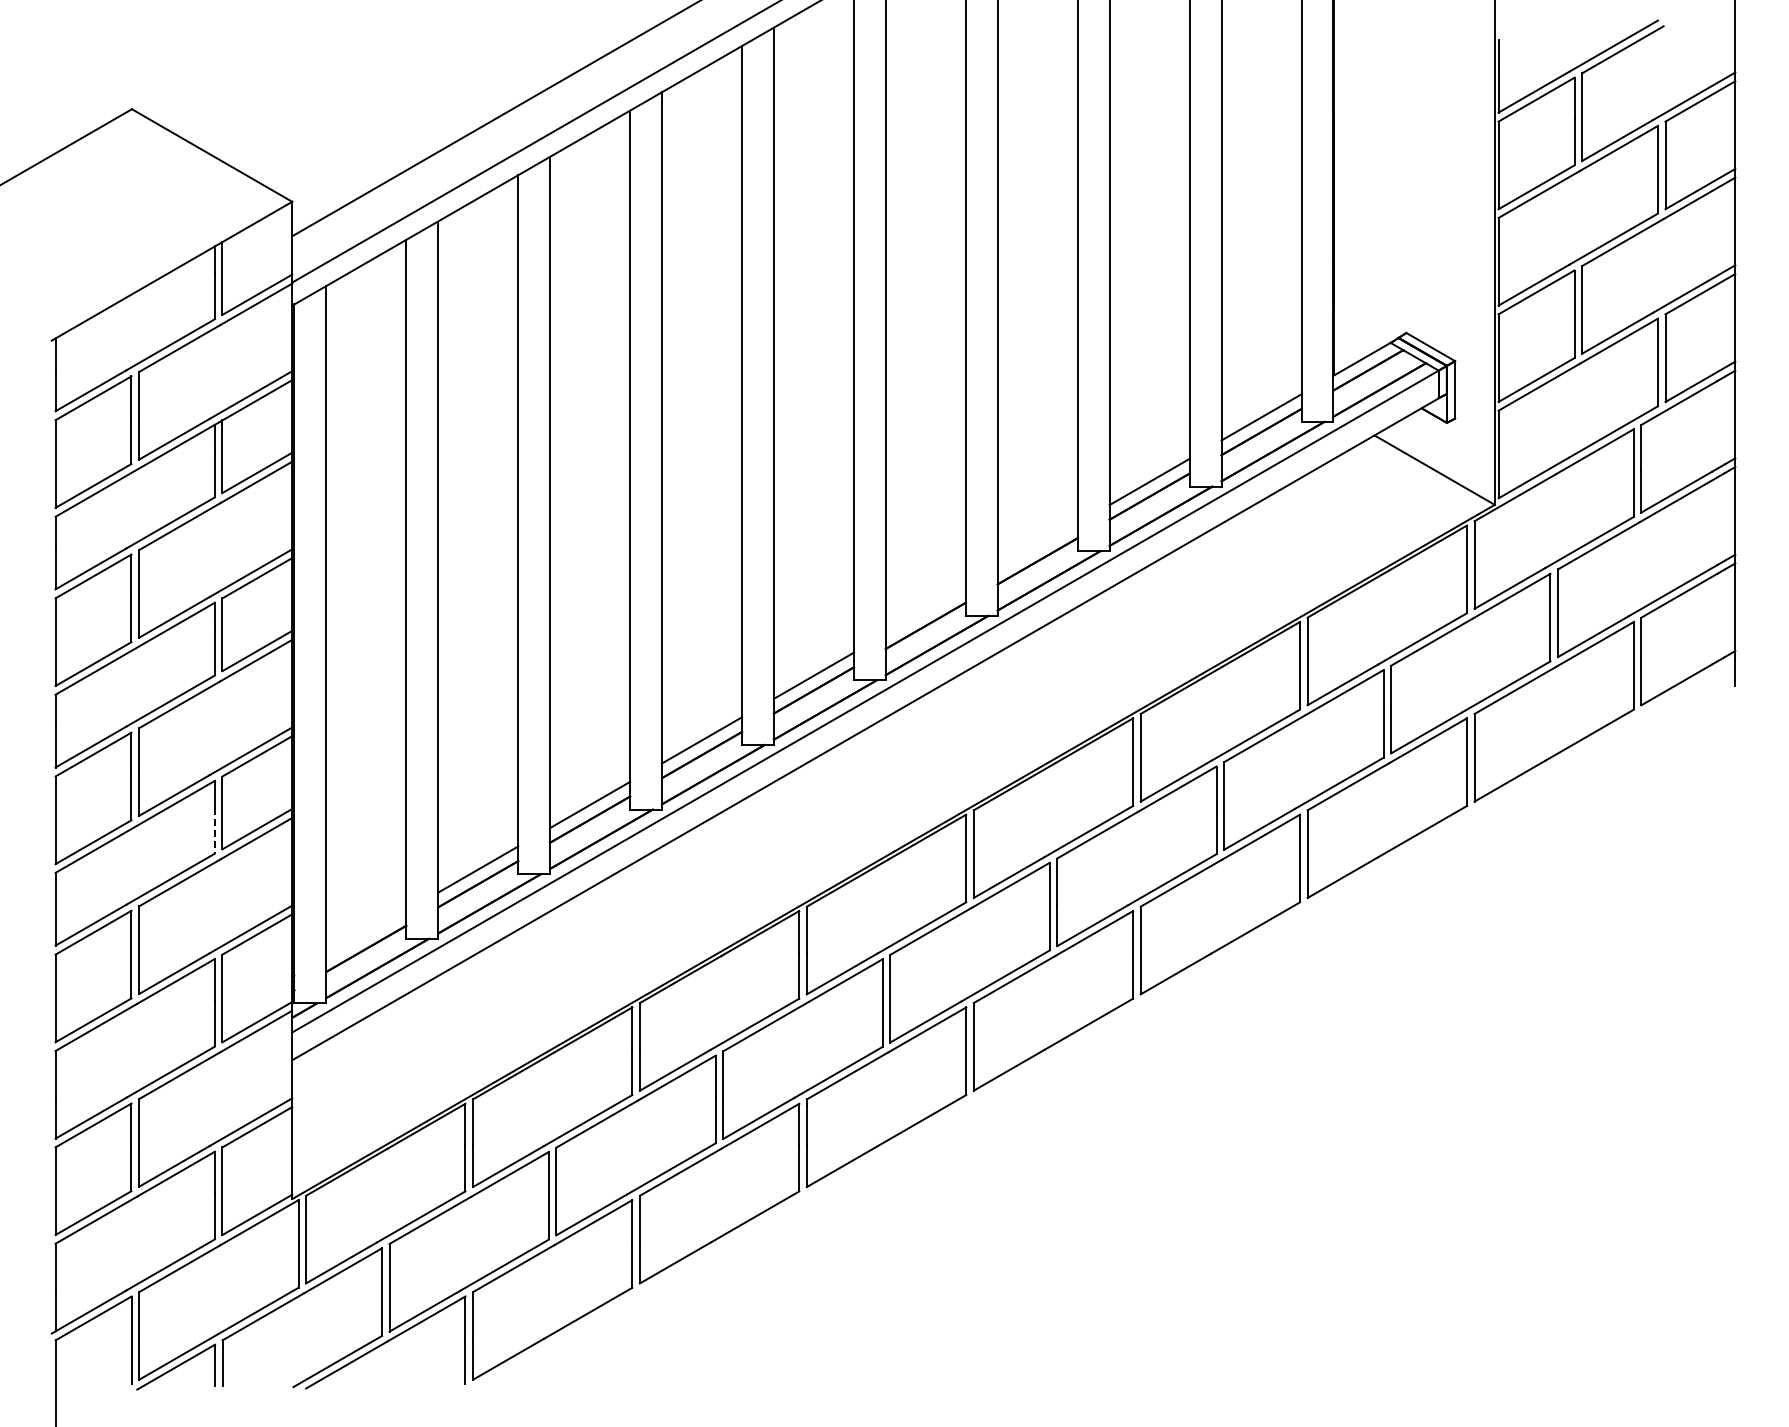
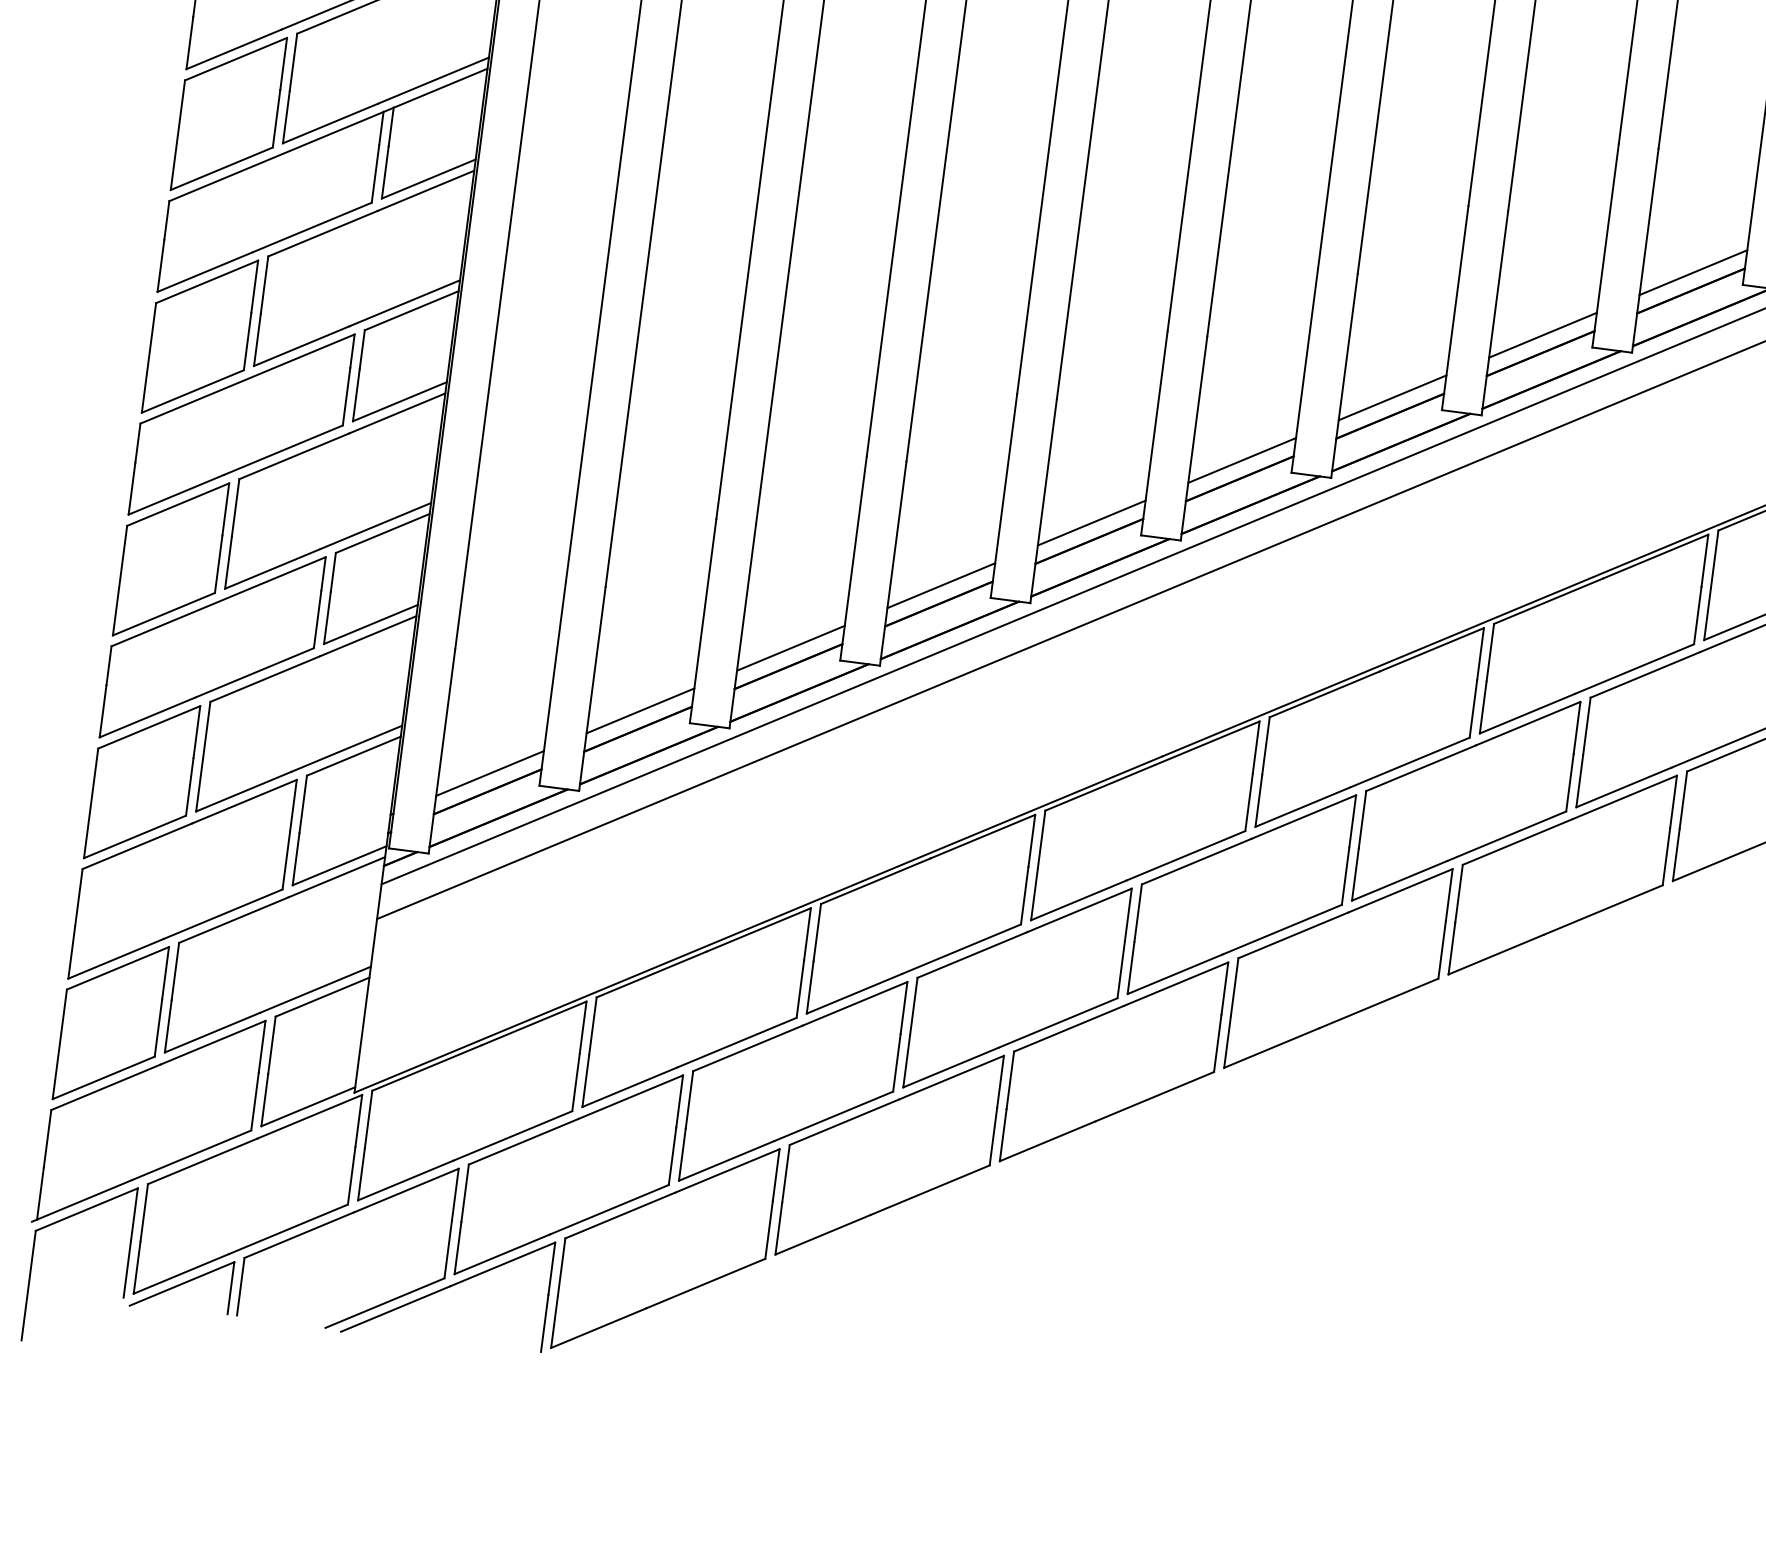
line: (1037, 546) -> (1392, 397), added
line: (925, 611) -> (1241, 460), added
line: (214, 830) -> (317, 619), dashed -> solid
line: (366, 934) -> (490, 773), added

